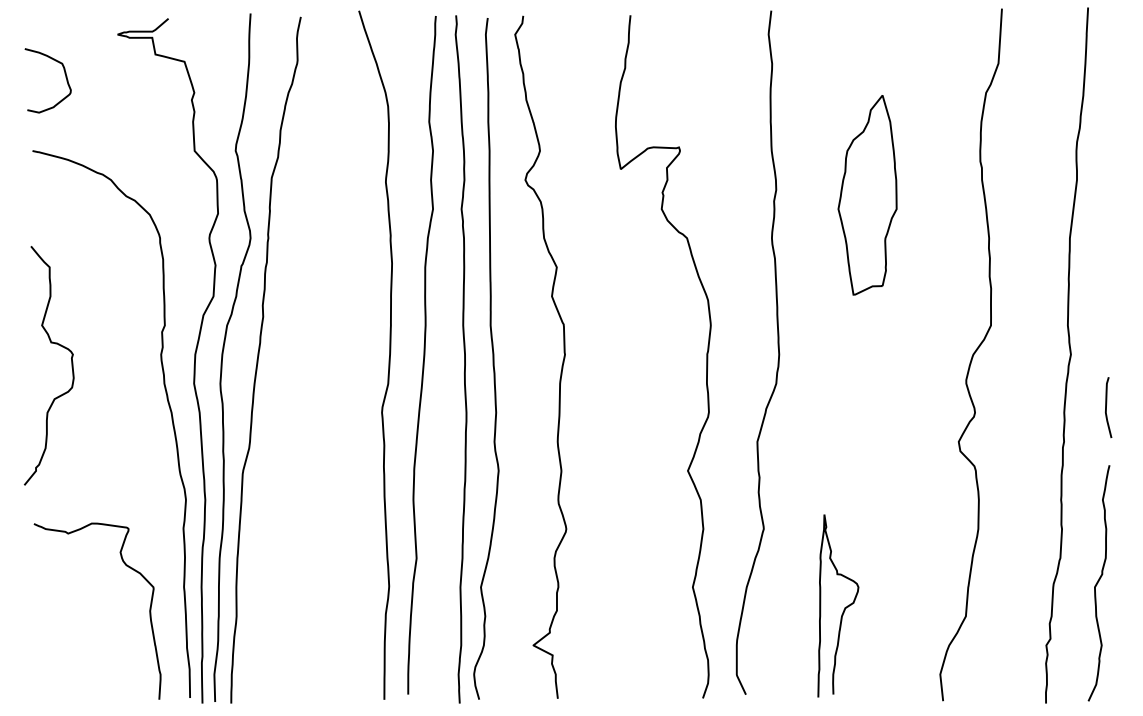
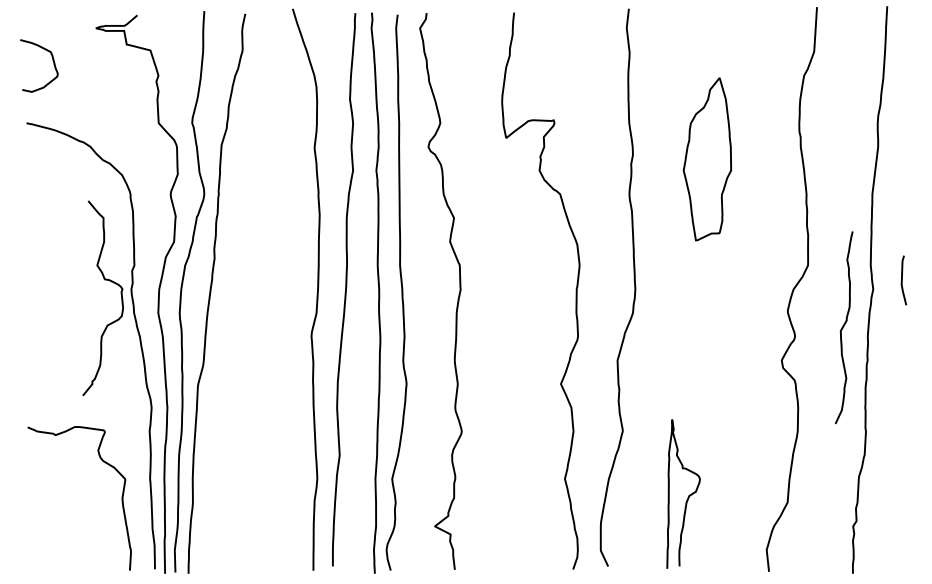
curve: (50, 343) -> (104, 280), moved
curve: (1106, 407) -> (902, 280), moved
curve: (1098, 583) -> (843, 327), moved

